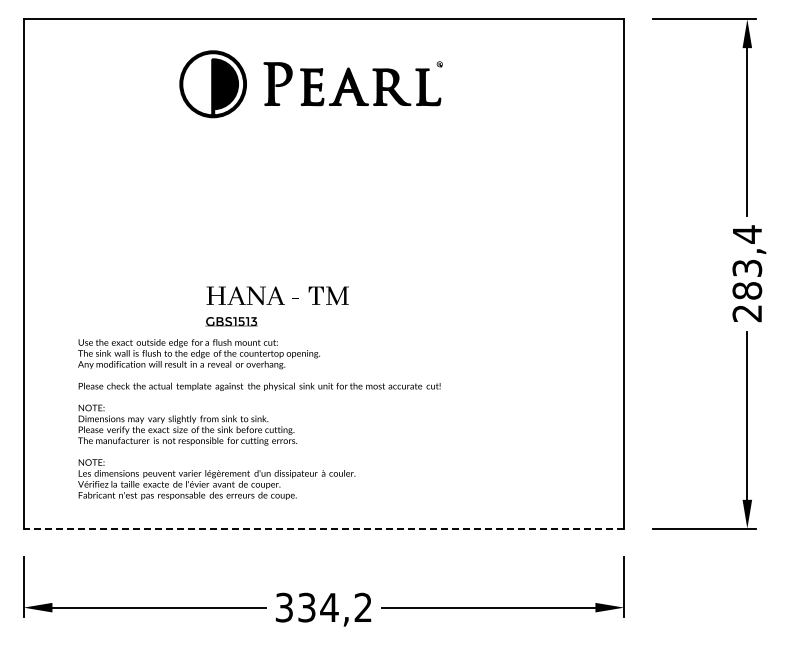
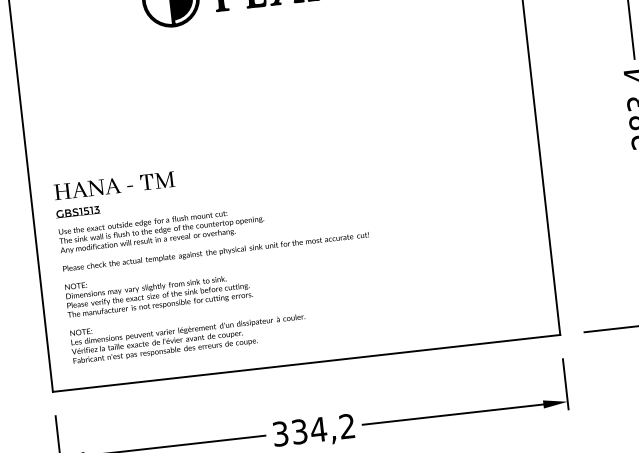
text: (276, 306) -> (114, 194), moved
text: (259, 419) -> (219, 279), moved
line: (323, 528) -> (306, 363), dashed -> solid

